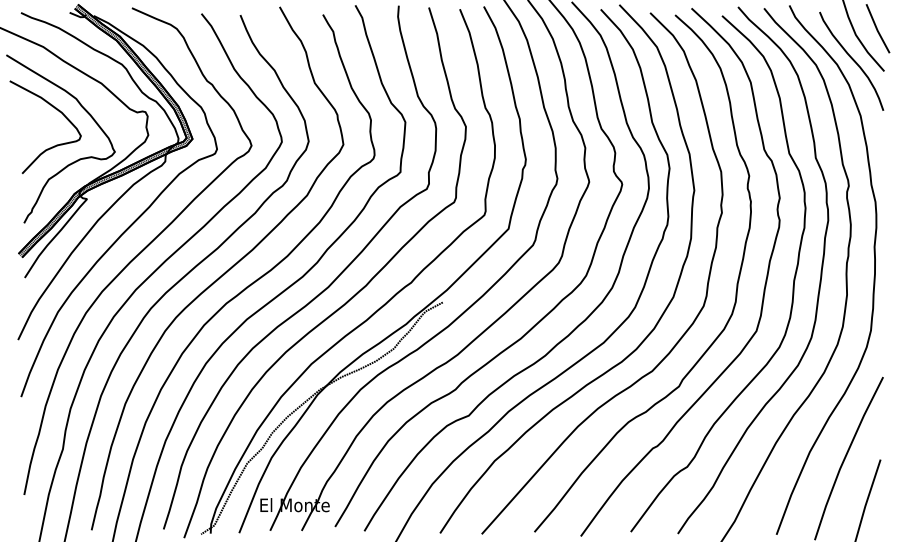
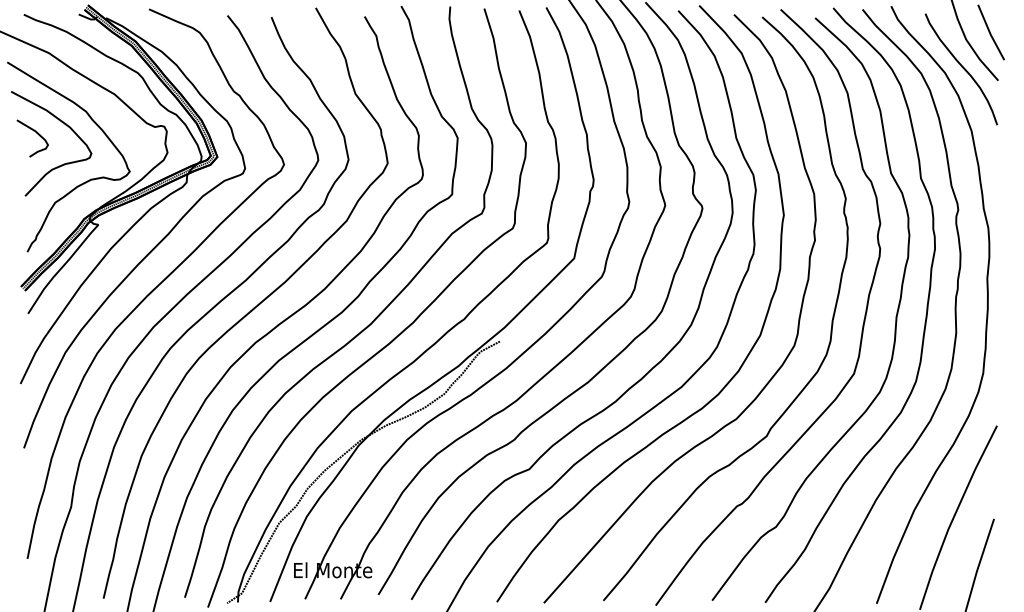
curve: (32, 118) -> (36, 133), added

